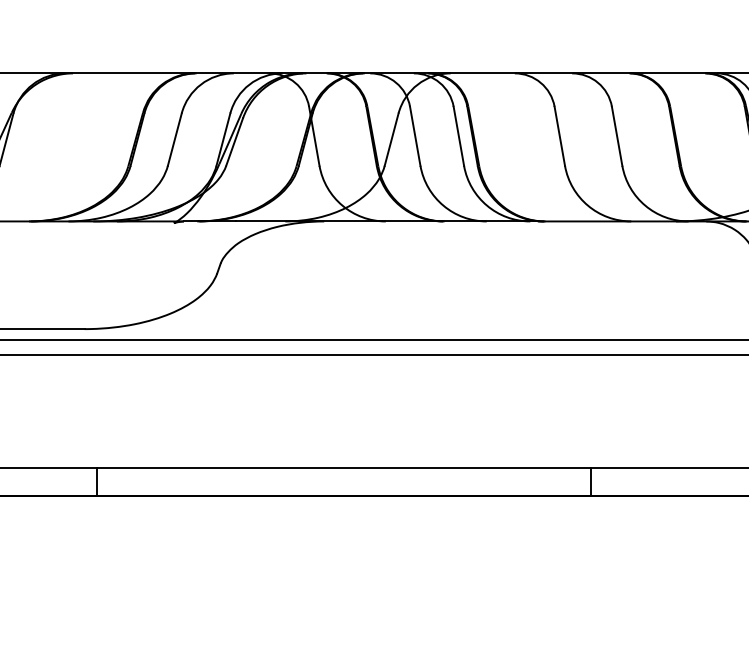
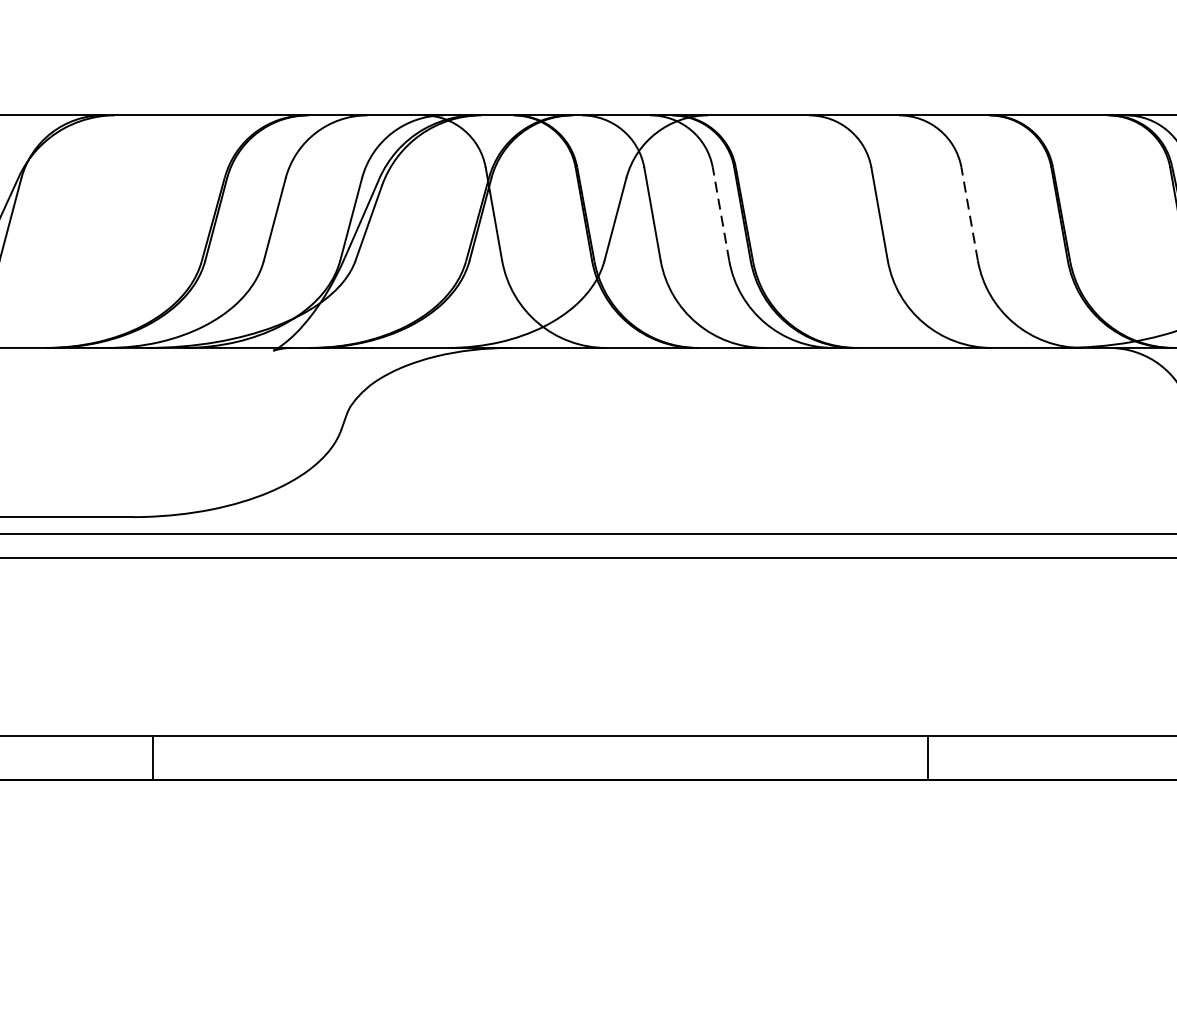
line: (458, 136) -> (720, 214), solid -> dashed
line: (617, 136) -> (970, 214), solid -> dashed

